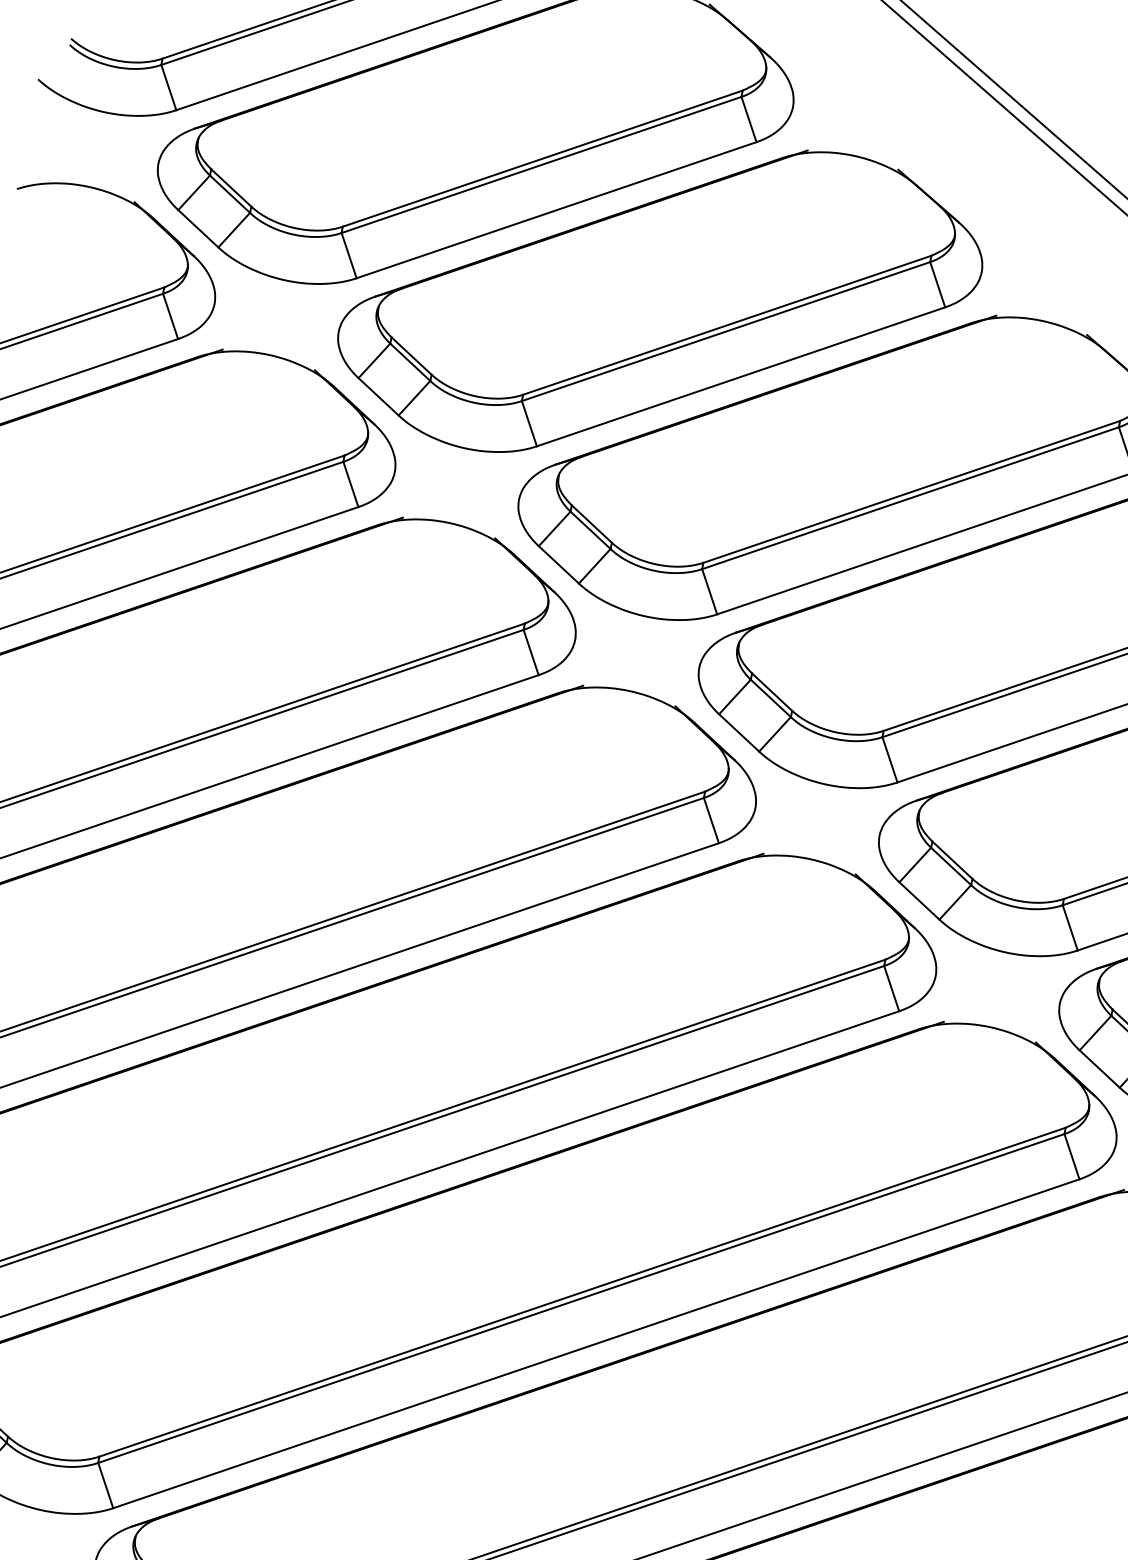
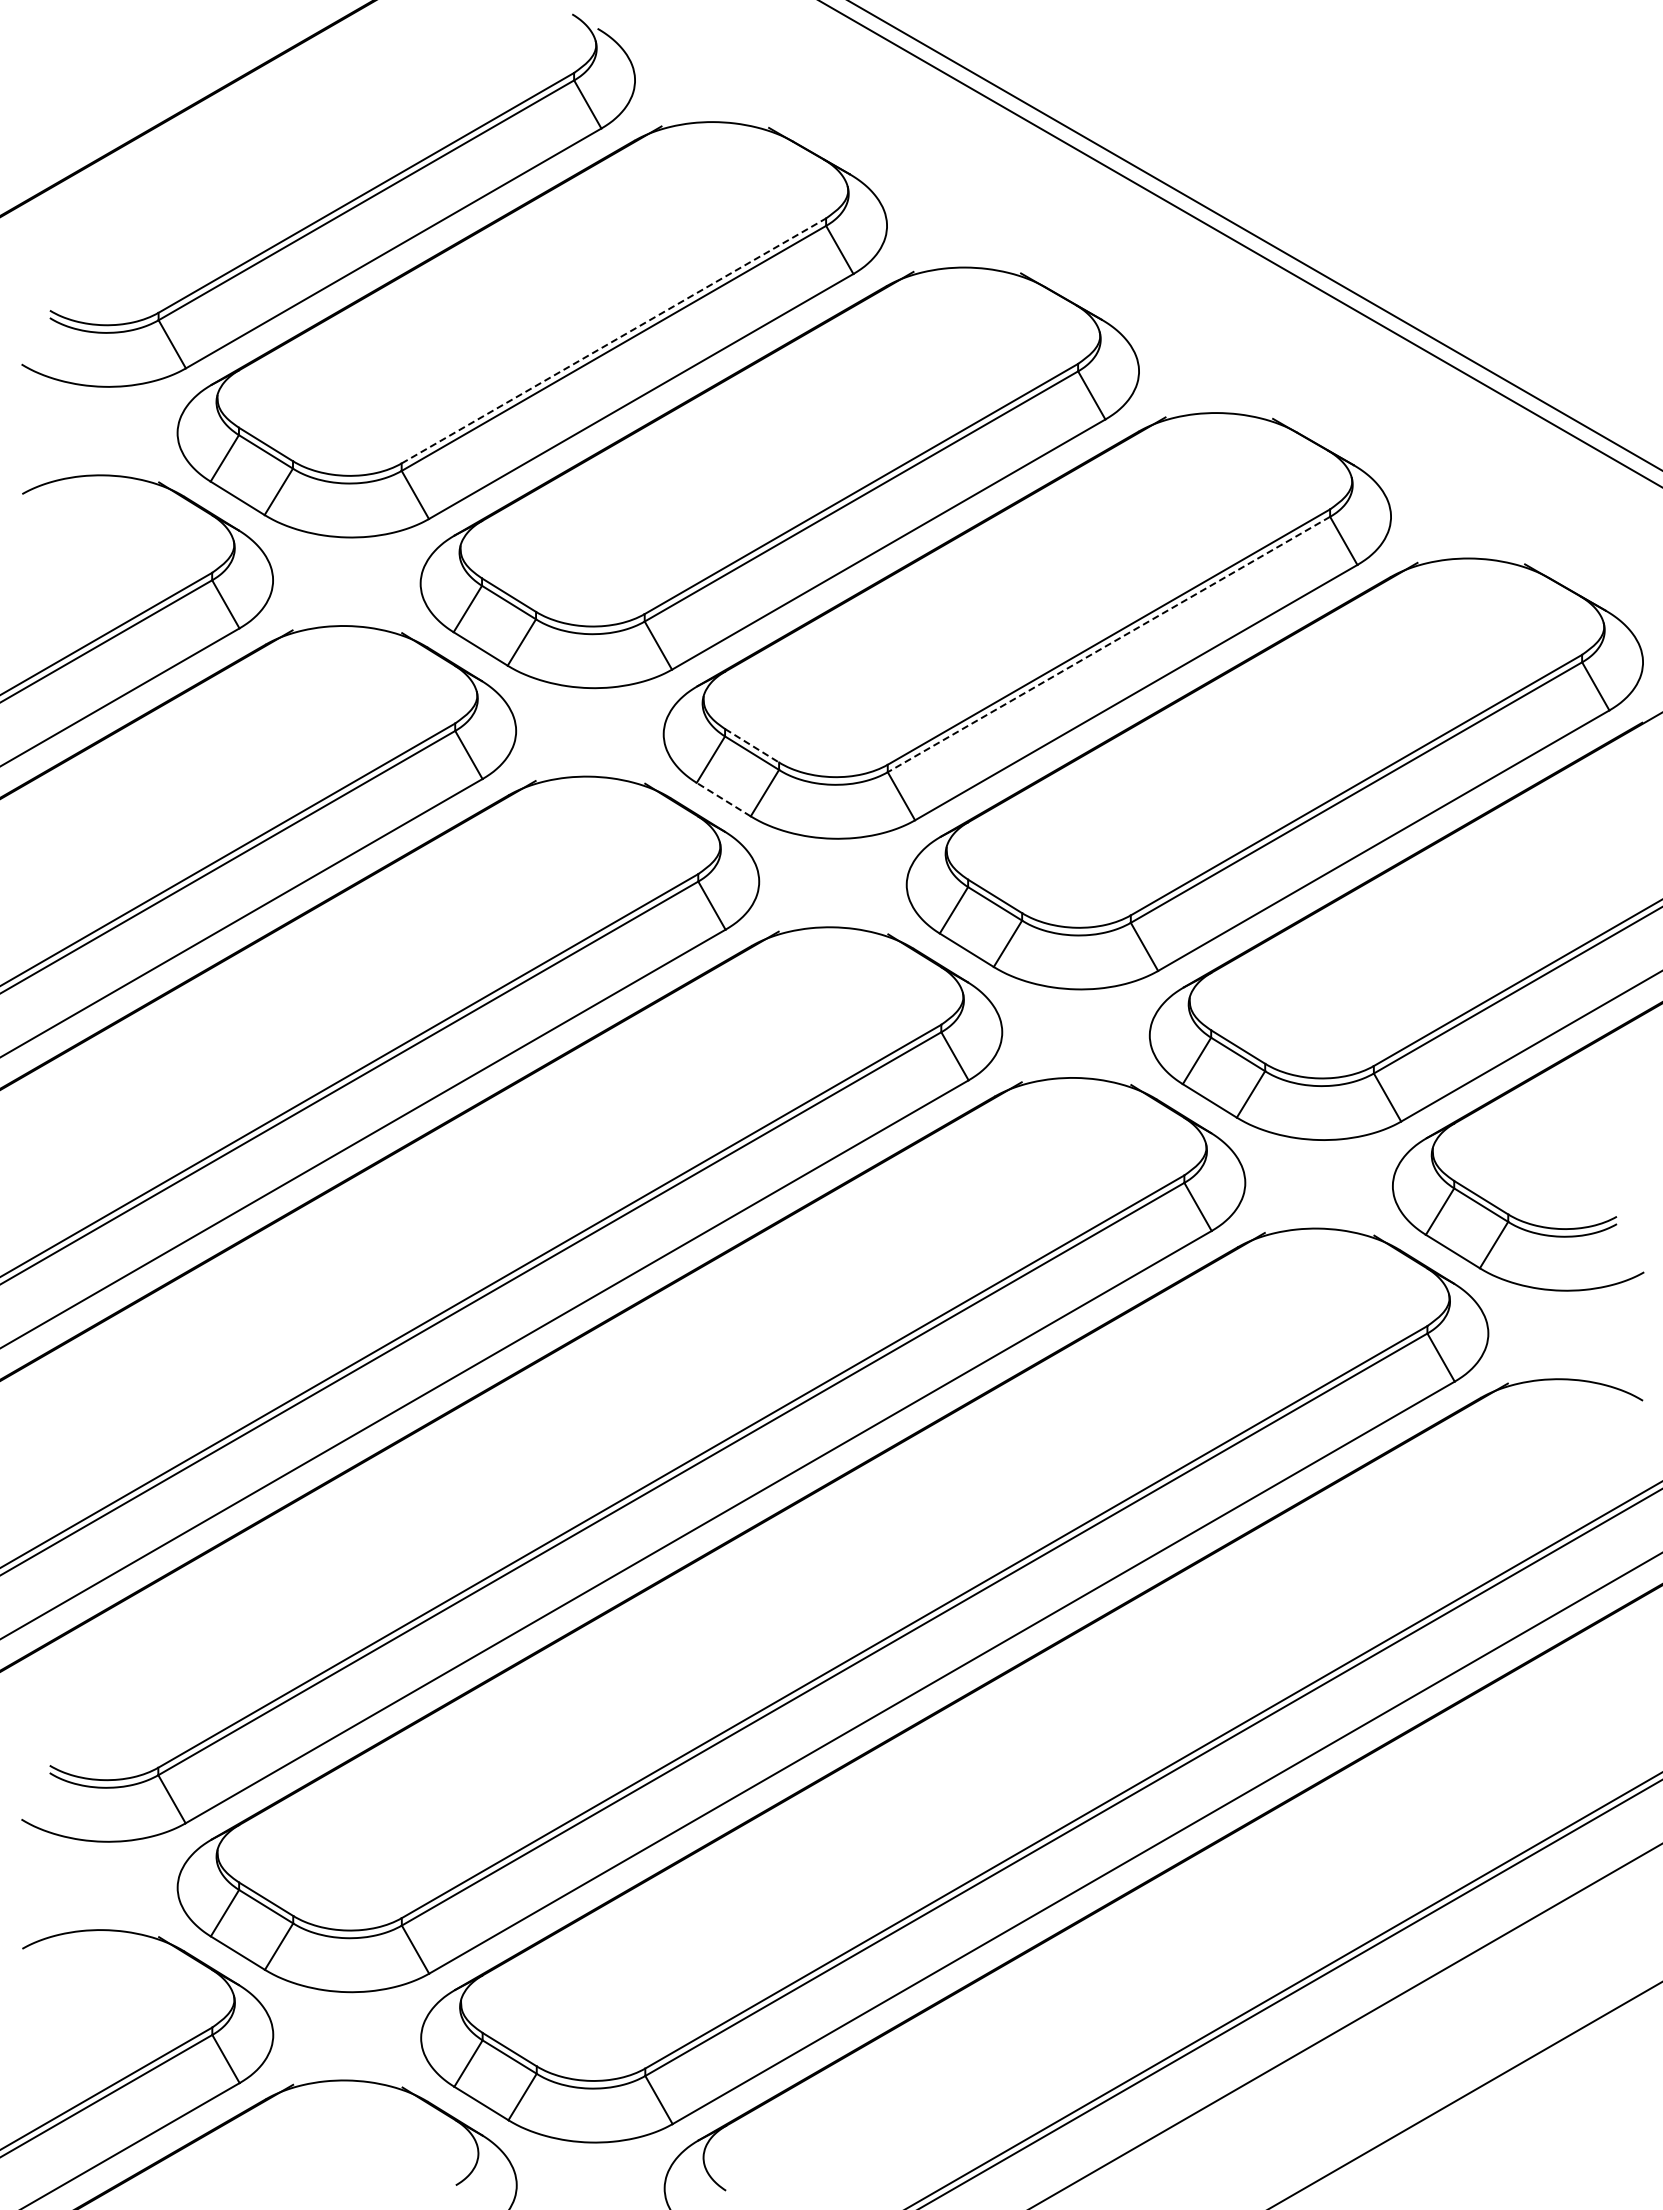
line: (543, 158) -> (614, 340), solid -> dashed
line: (910, 498) -> (1108, 644), solid -> dashed
line: (592, 523) -> (752, 745), solid -> dashed
line: (558, 564) -> (723, 799), solid -> dashed

